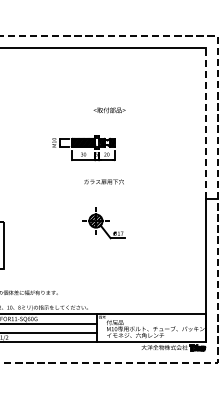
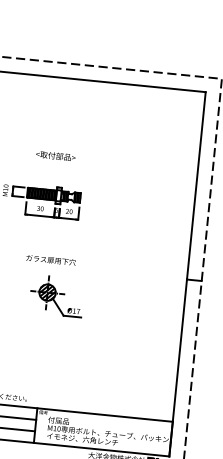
text: (109, 110) -> (55, 156), moved
line: (206, 123) -> (196, 185), dashed -> solid
text: (103, 181) -> (50, 259), moved

